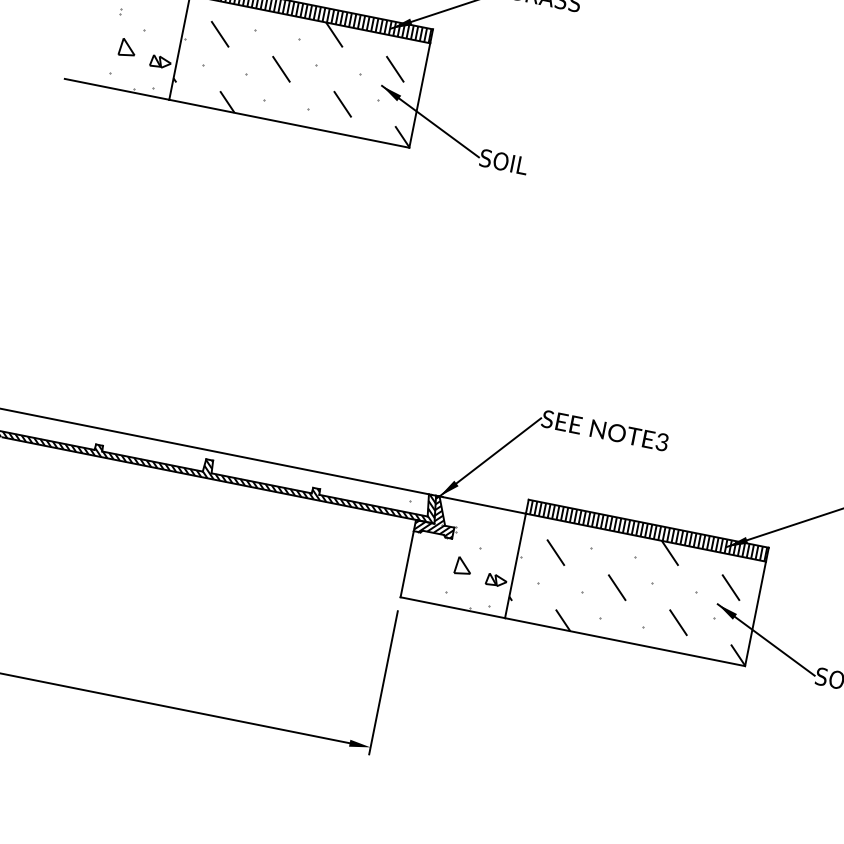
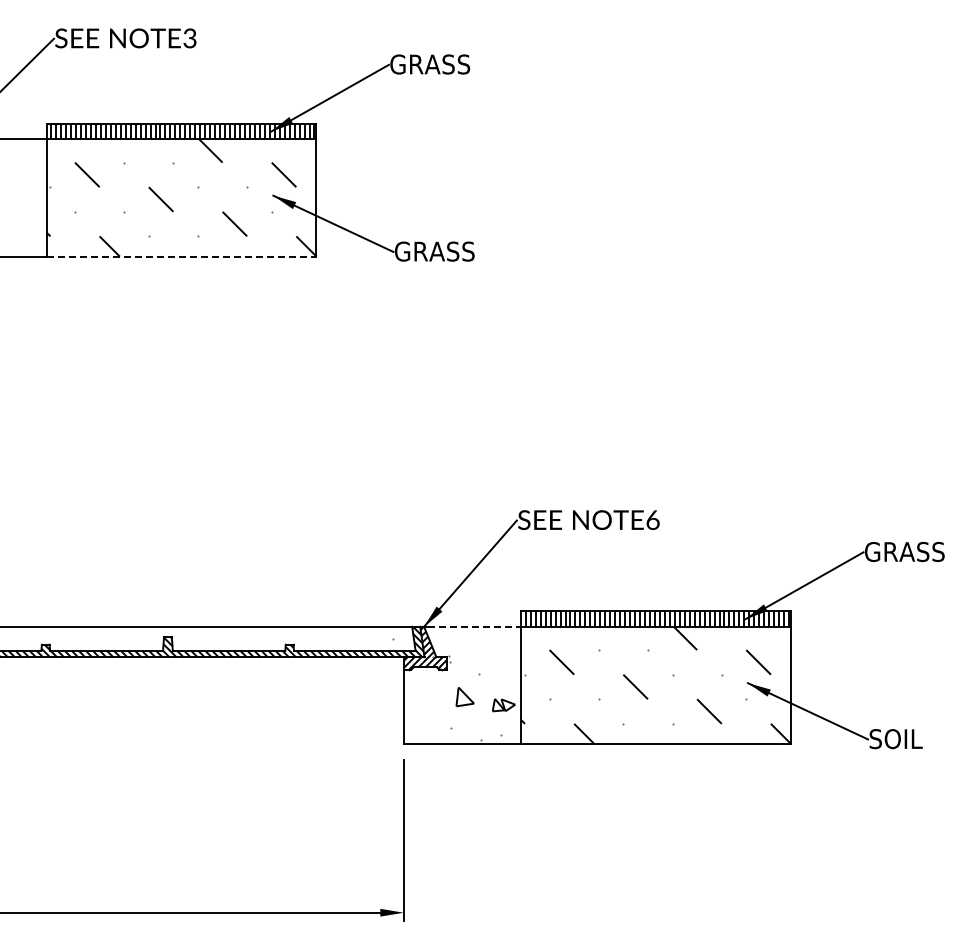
hatch: (154, 62) -> (22, 219), removed
line: (289, 123) -> (181, 256), solid -> dashed
text: (515, 164) -> (434, 251), SOIL -> GRASS
text: (661, 441) -> (652, 519), 3 -> 6
line: (484, 505) -> (474, 626), solid -> dashed

